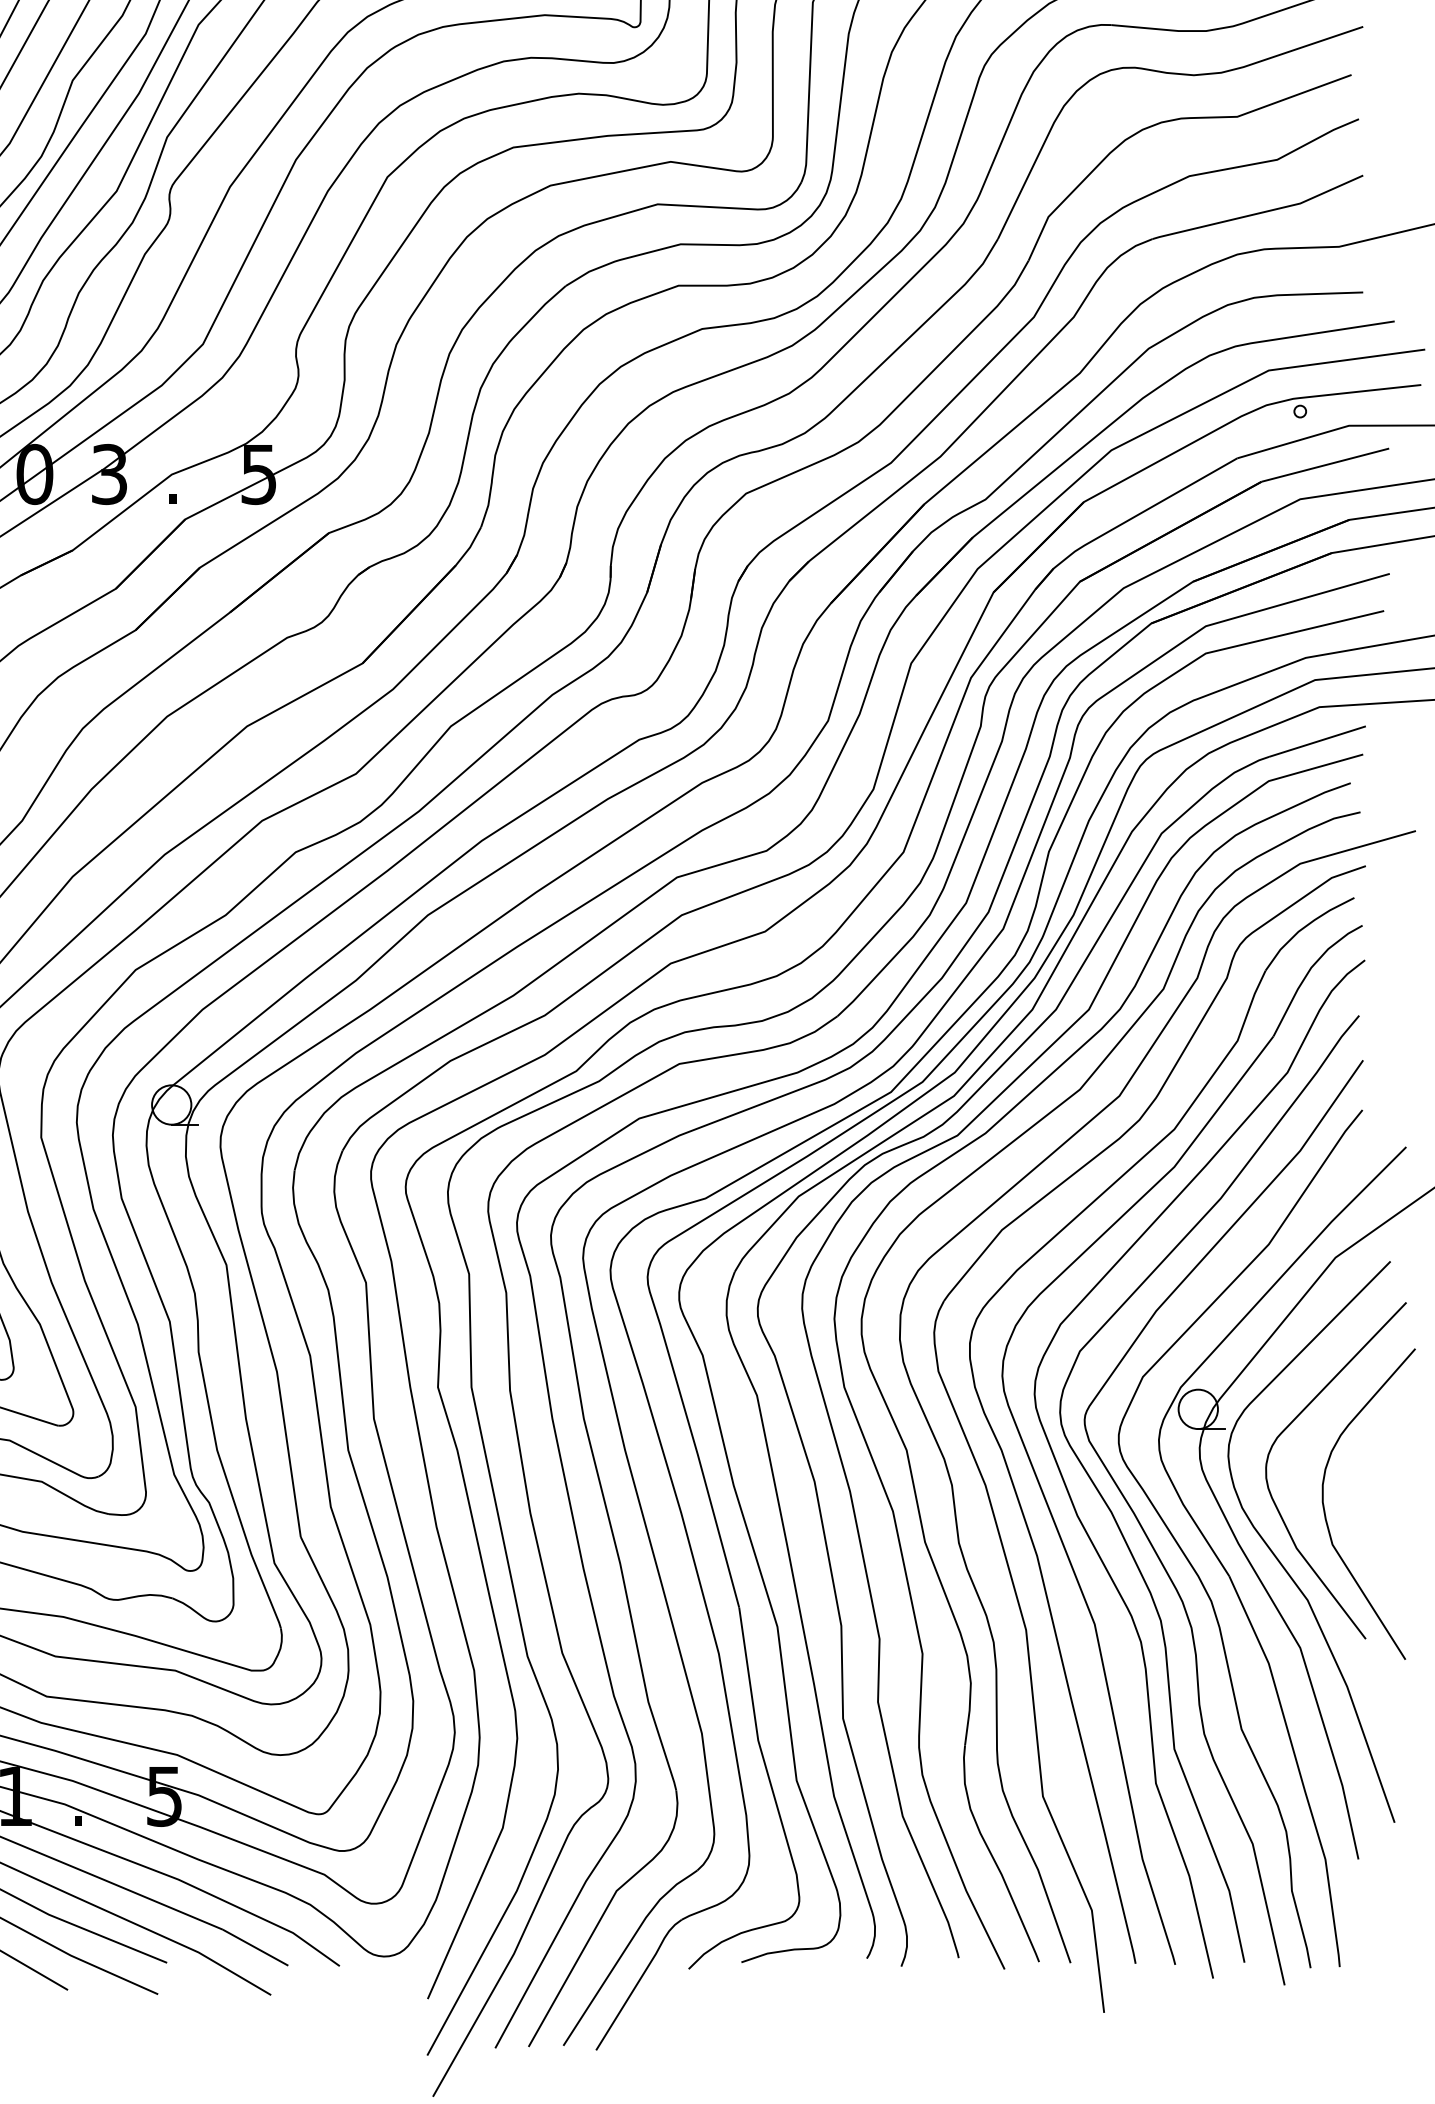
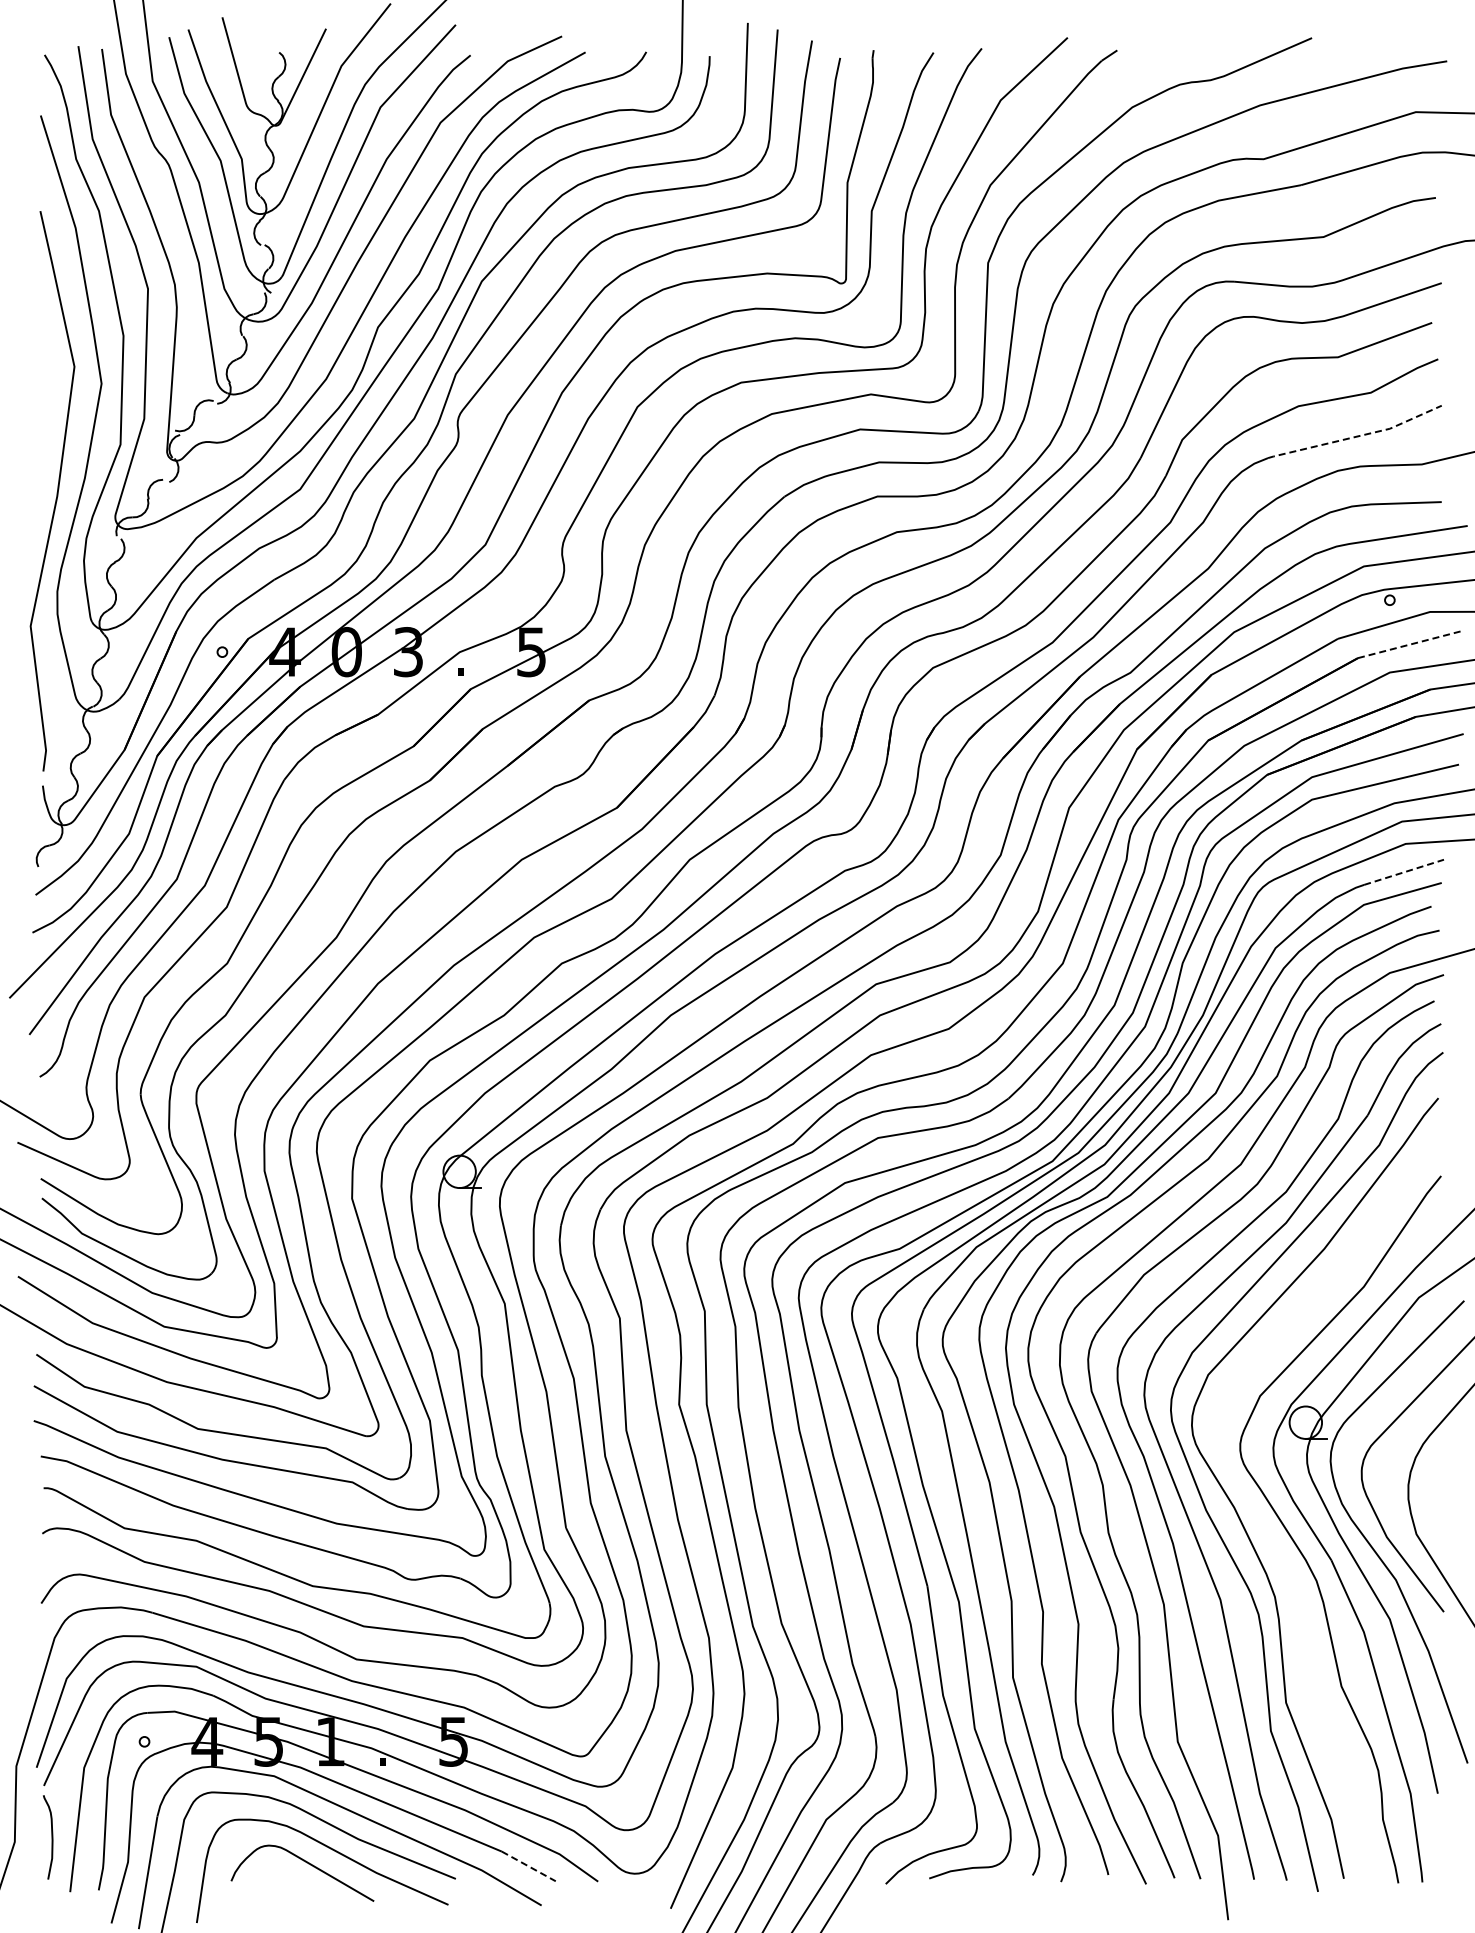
line: (1259, 212) -> (1356, 436), solid -> dashed
line: (1326, 465) -> (1411, 644), solid -> dashed
line: (1318, 741) -> (1404, 872), solid -> dashed
curve: (1161, 1559) -> (1275, 1546), removed
line: (255, 1947) -> (528, 1866), solid -> dashed

